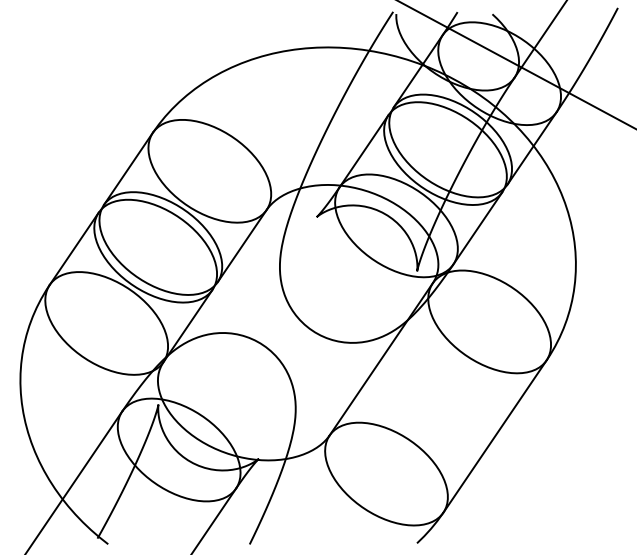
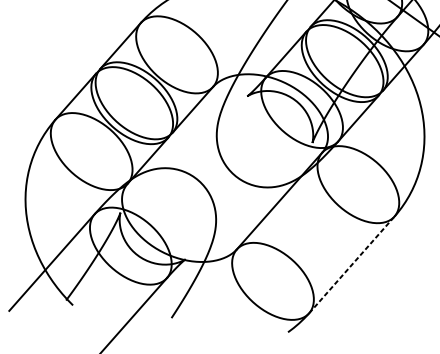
line: (495, 436) -> (352, 264), solid -> dashed

